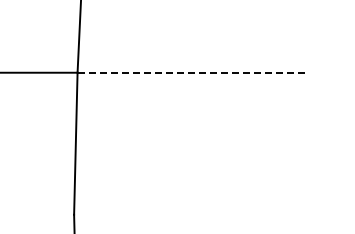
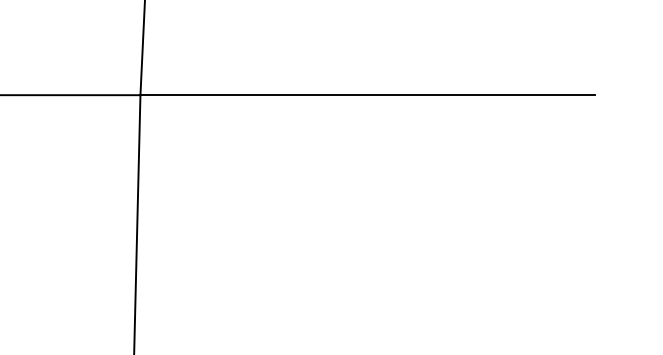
line: (192, 72) -> (367, 94), dashed -> solid

